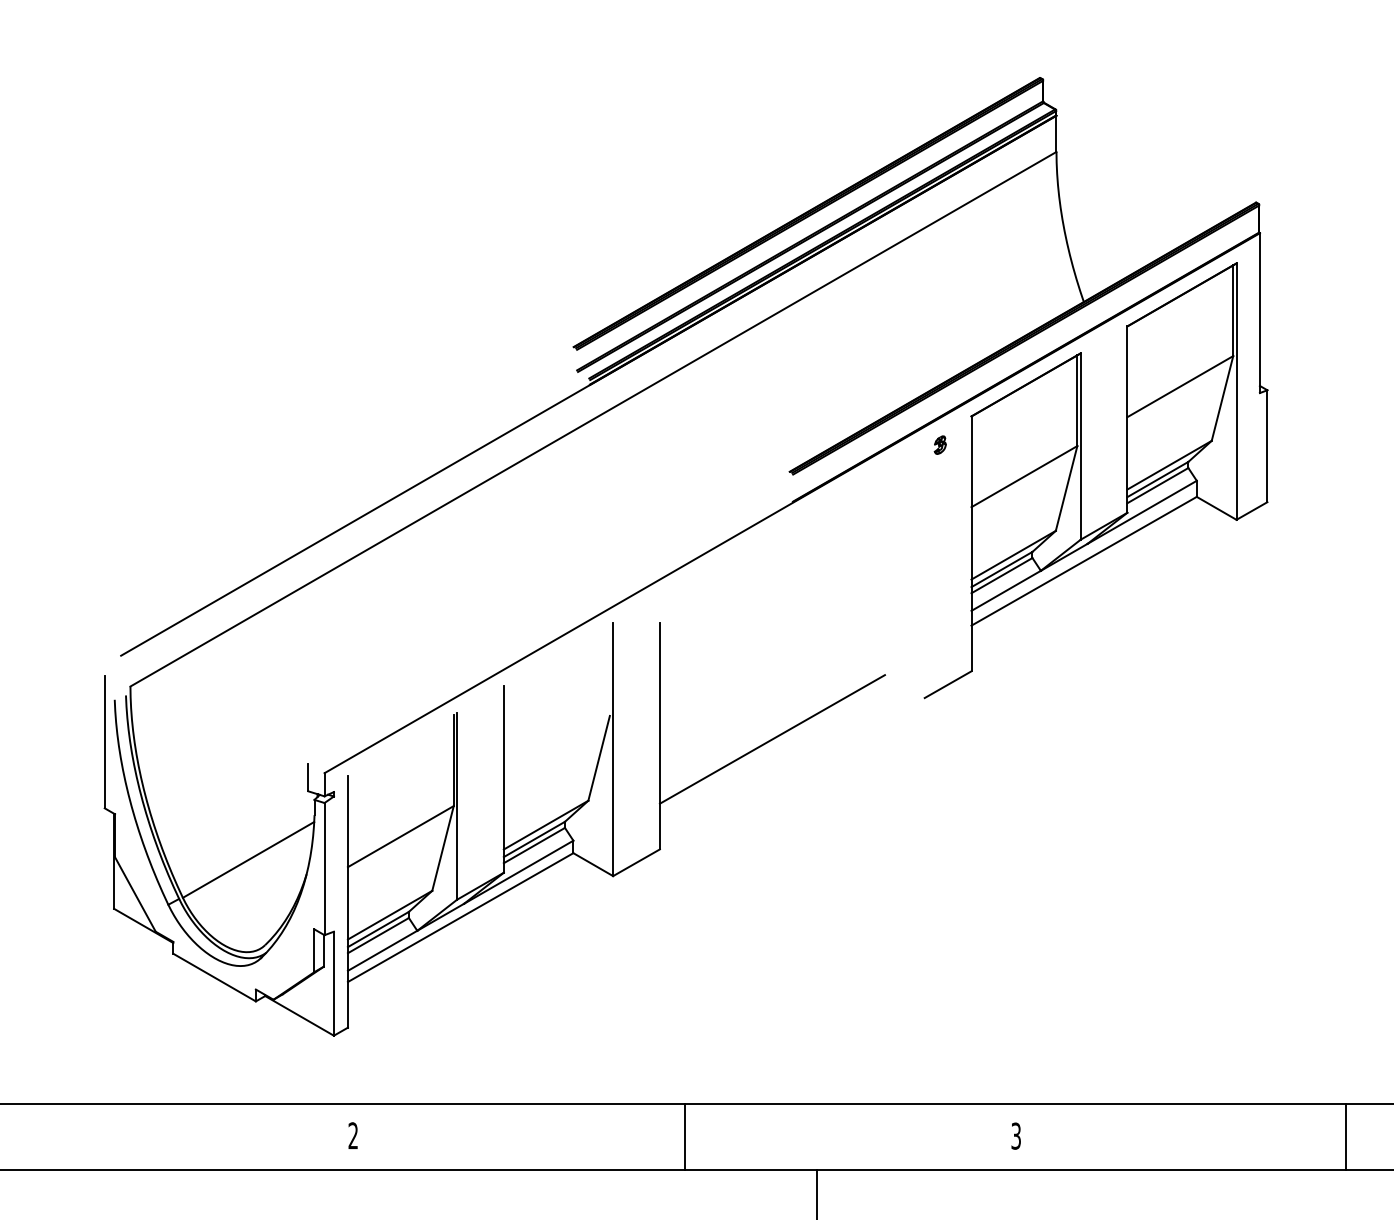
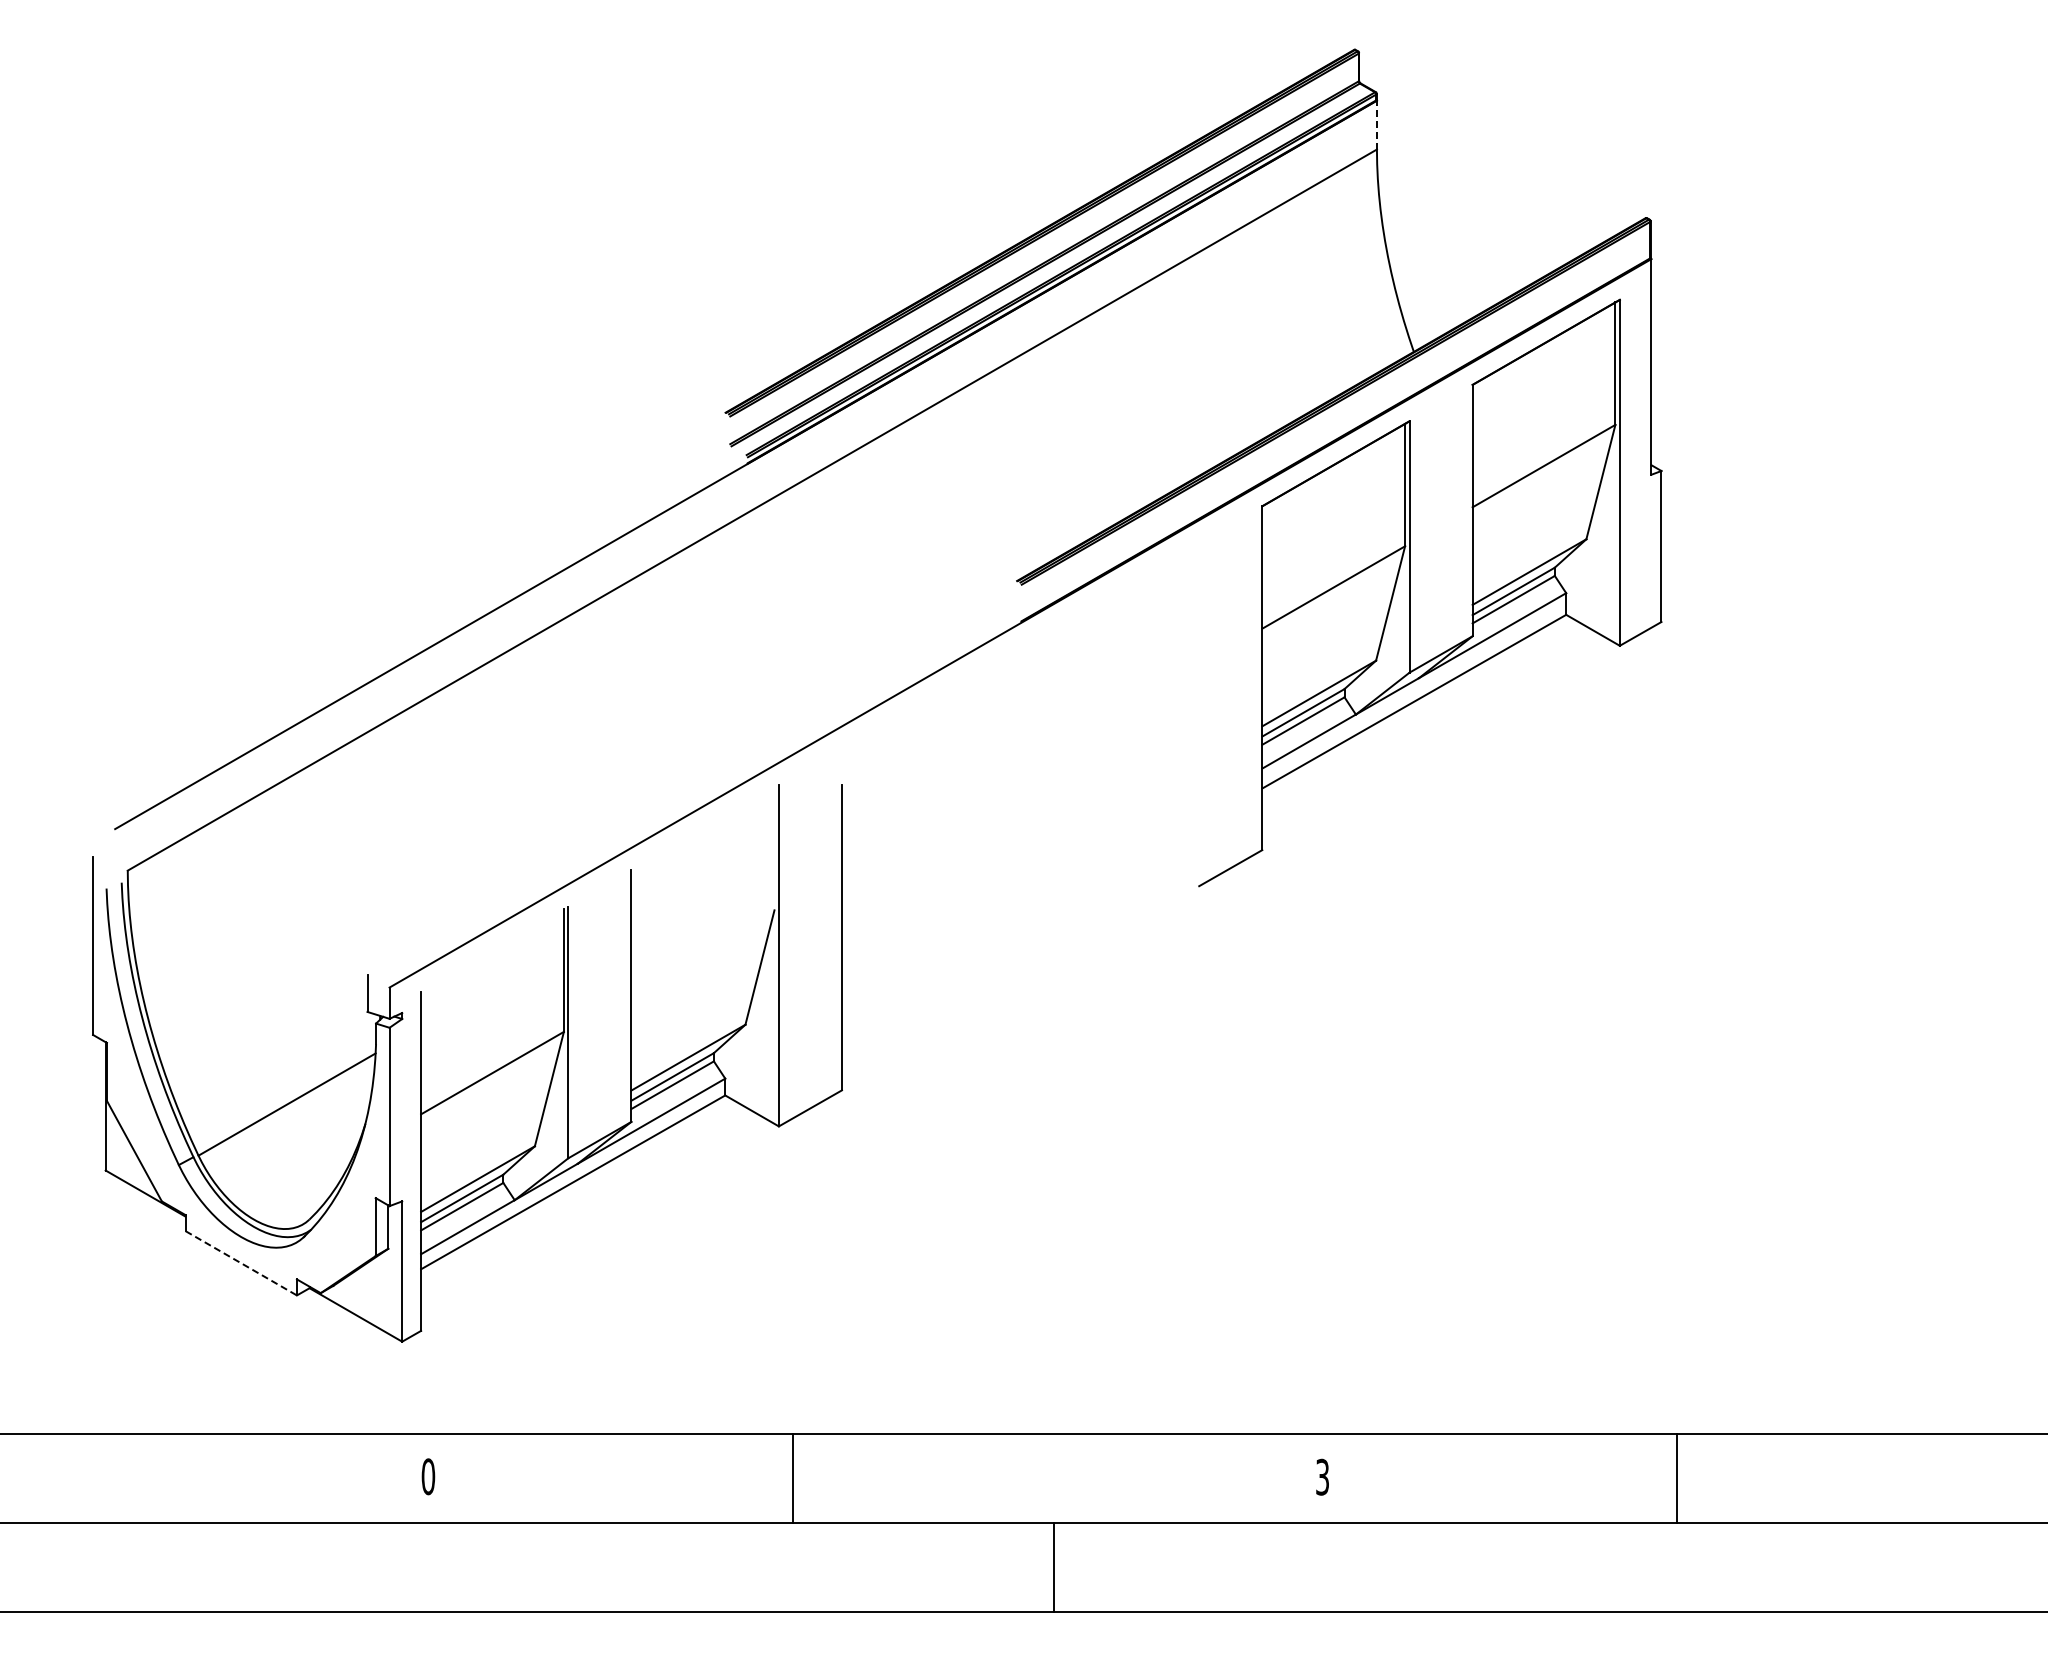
line: (1056, 133) -> (1376, 124), solid -> dashed
part: (939, 444) -> (1219, 544), removed
line: (772, 739) -> (993, 941), removed
line: (214, 977) -> (241, 1263), solid -> dashed
text: (353, 1135) -> (428, 1476), 2 -> 0
line: (684, 1137) -> (792, 1478), moved
line: (1346, 1137) -> (1677, 1478), moved

